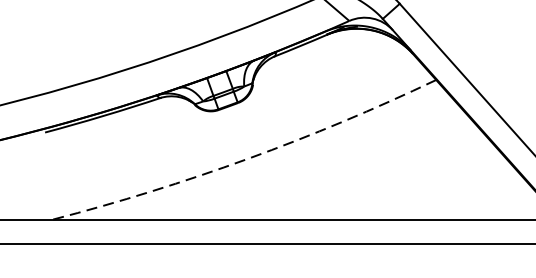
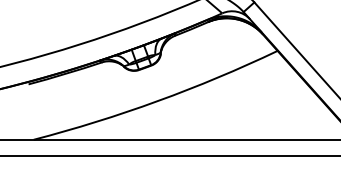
arc: (247, 159) -> (157, 101), dashed -> solid

